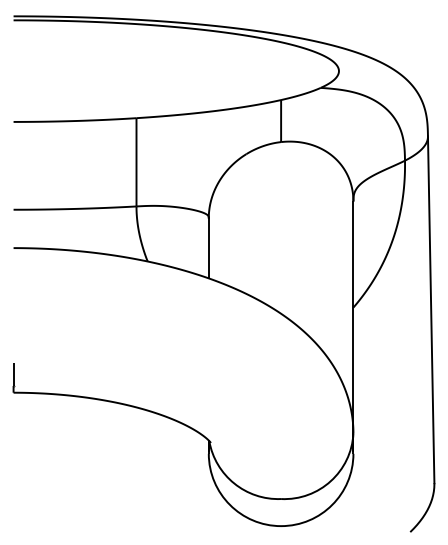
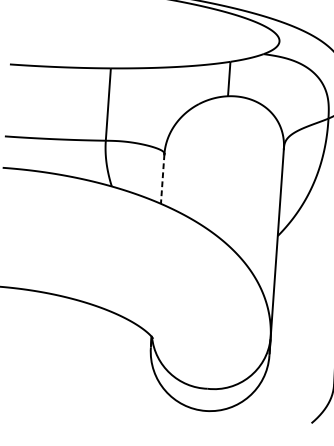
line: (208, 248) -> (162, 179), solid -> dashed

